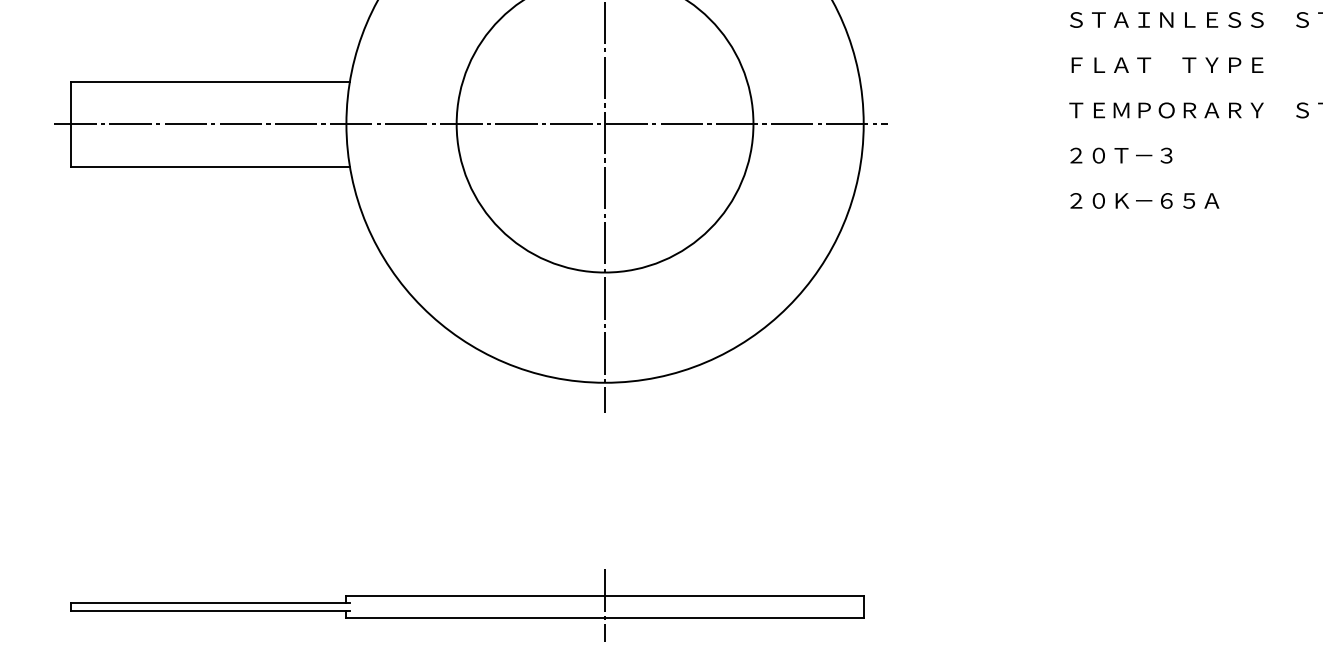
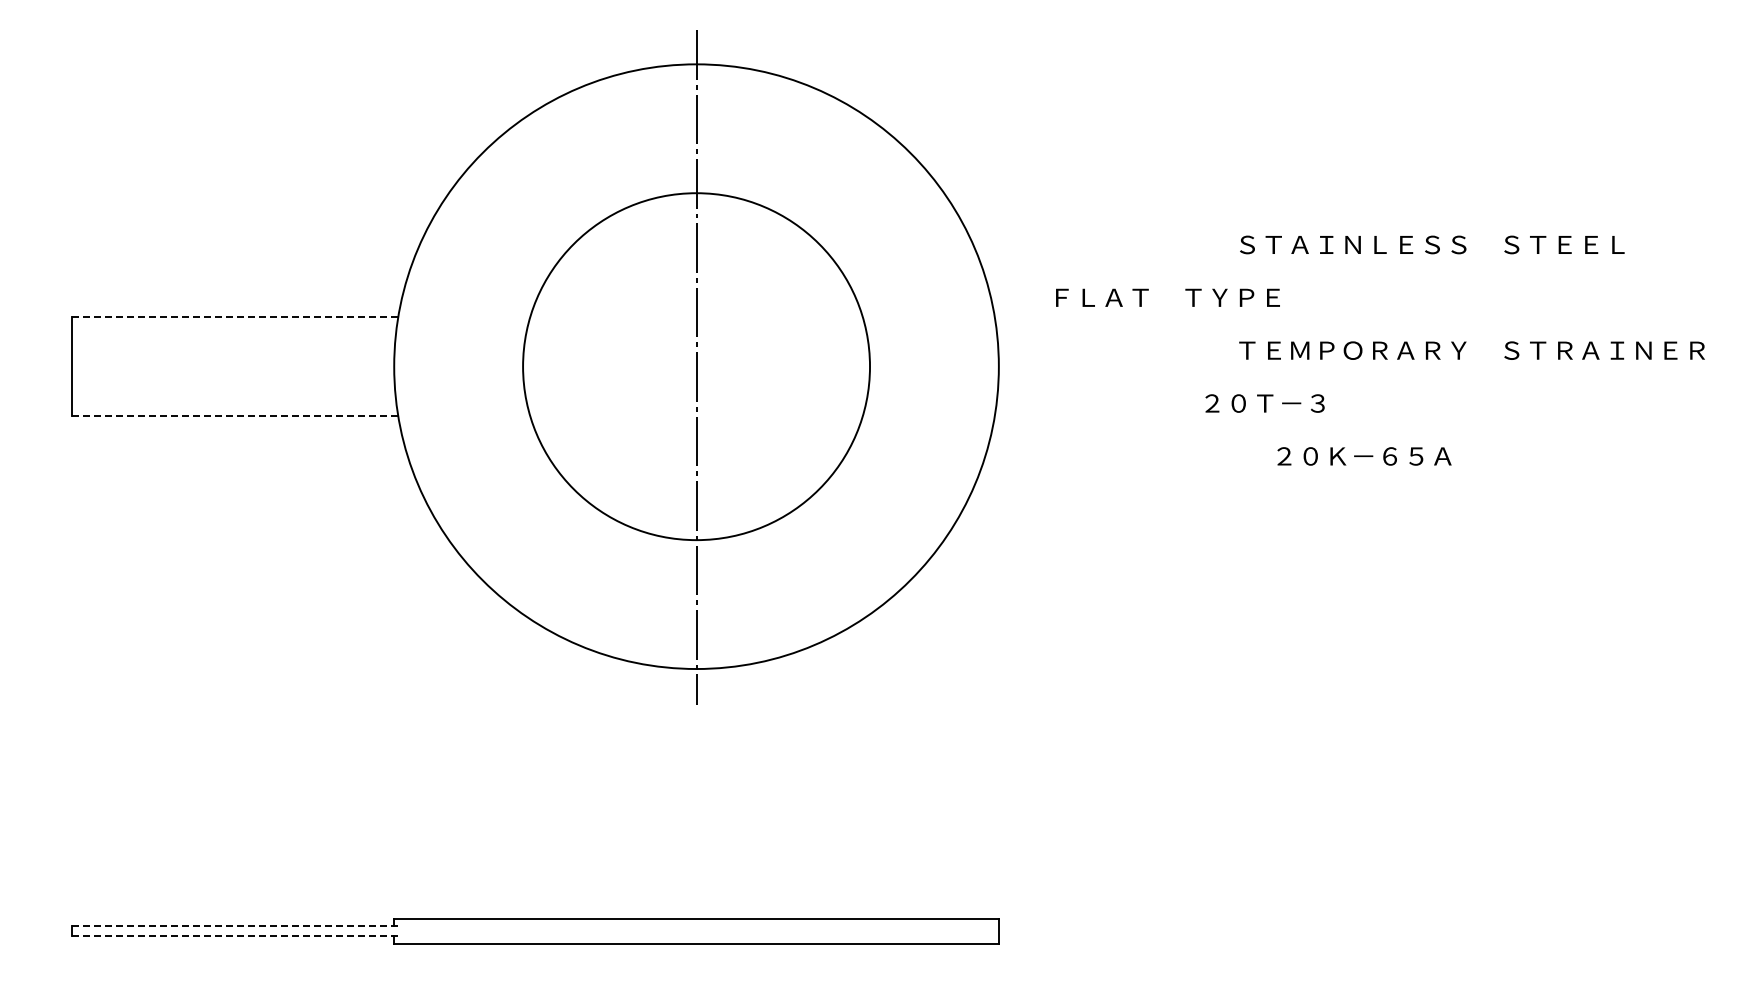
text: (1167, 64) -> (1167, 297), moved
line: (209, 82) -> (234, 317), solid -> dashed
line: (470, 123) -> (539, 366), removed
text: (1120, 155) -> (1264, 403), moved
line: (209, 166) -> (234, 416), solid -> dashed
text: (1144, 200) -> (1364, 456), moved
line: (209, 603) -> (234, 926), solid -> dashed
line: (605, 605) -> (696, 929), removed
line: (209, 611) -> (234, 936), solid -> dashed

